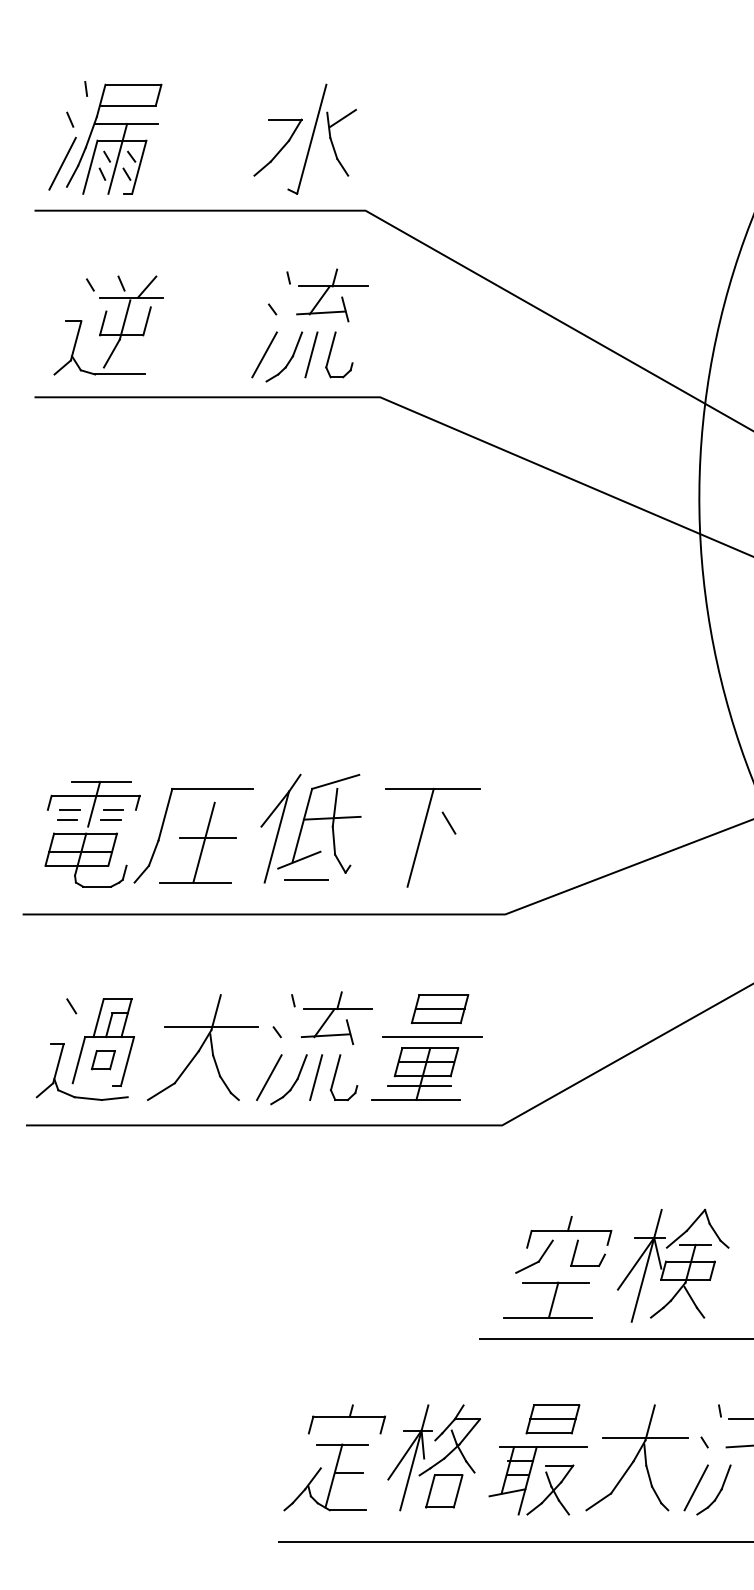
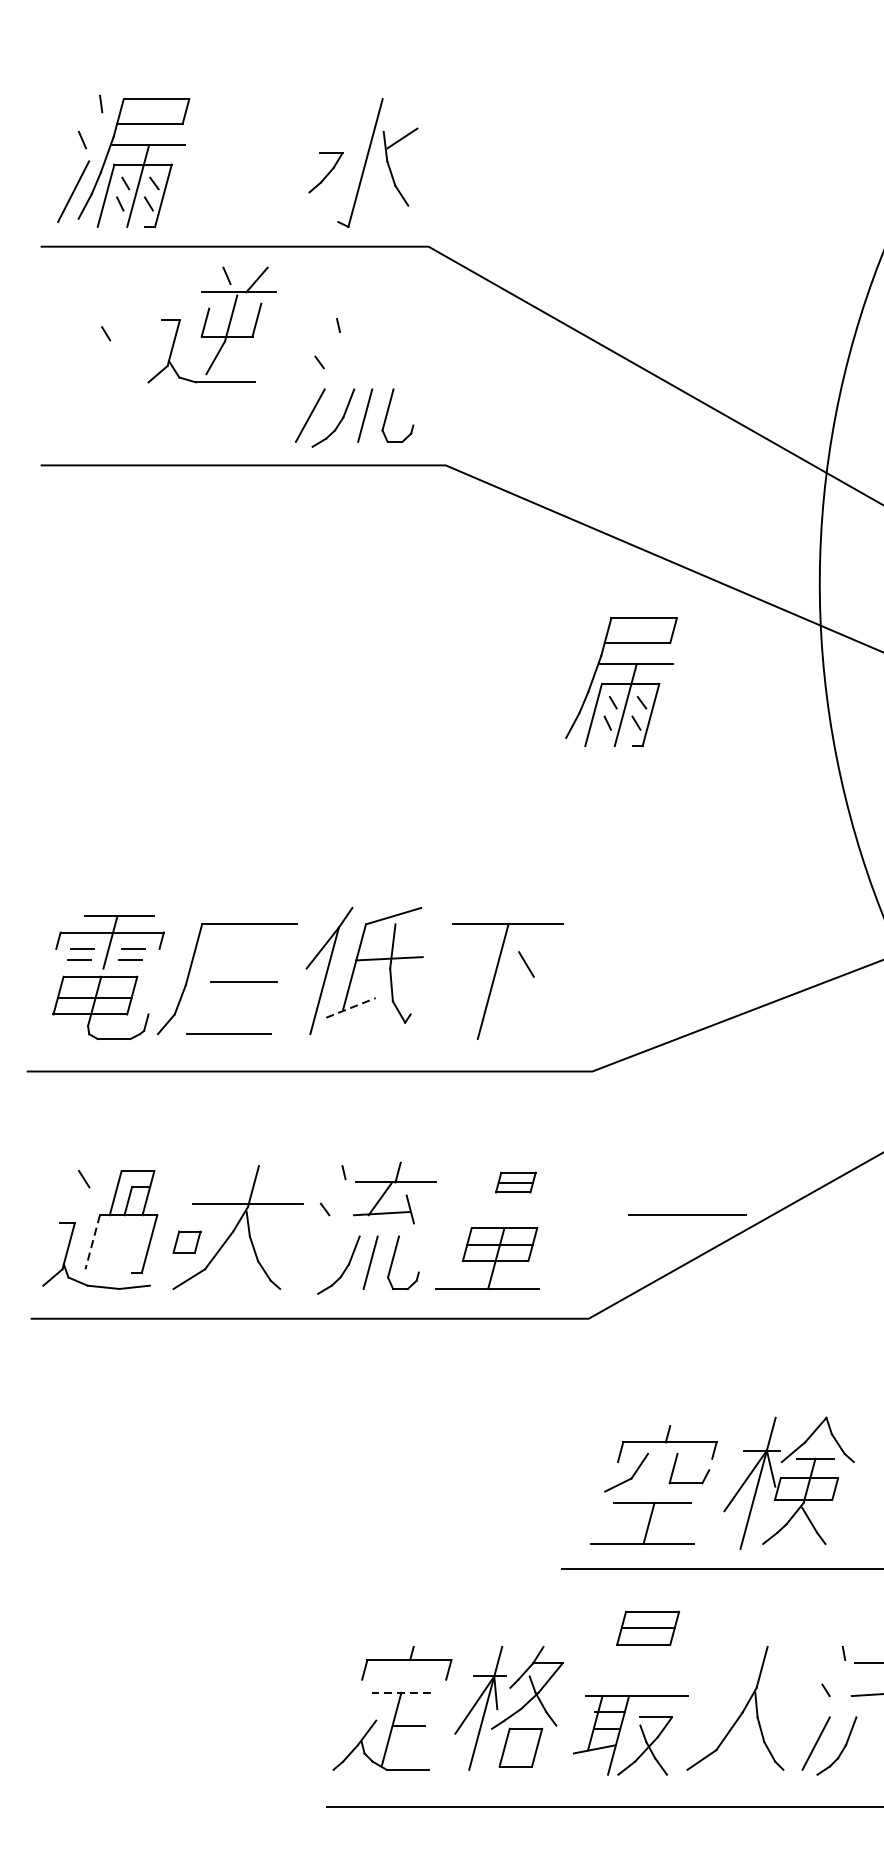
part: (277, 147) -> (325, 172), size x0.6
part: (328, 290) -> (385, 340), removed
part: (108, 325) -> (211, 324), moved
part: (530, 581) -> (621, 681), added
line: (203, 842) -> (238, 987), removed
line: (299, 860) -> (351, 1008), solid -> dashed
line: (306, 879) -> (359, 1030), removed
part: (439, 1009) -> (515, 1182), size x0.6
line: (432, 1036) -> (687, 1214), moved
line: (78, 1060) -> (92, 1242), solid -> dashed
part: (102, 1060) -> (185, 1242), moved
line: (269, 1077) -> (316, 1262), removed
line: (418, 1086) -> (490, 1273), removed
part: (552, 1419) -> (647, 1628), moved
line: (645, 1437) -> (756, 1684), removed
line: (341, 1444) -> (400, 1692), solid -> dashed

